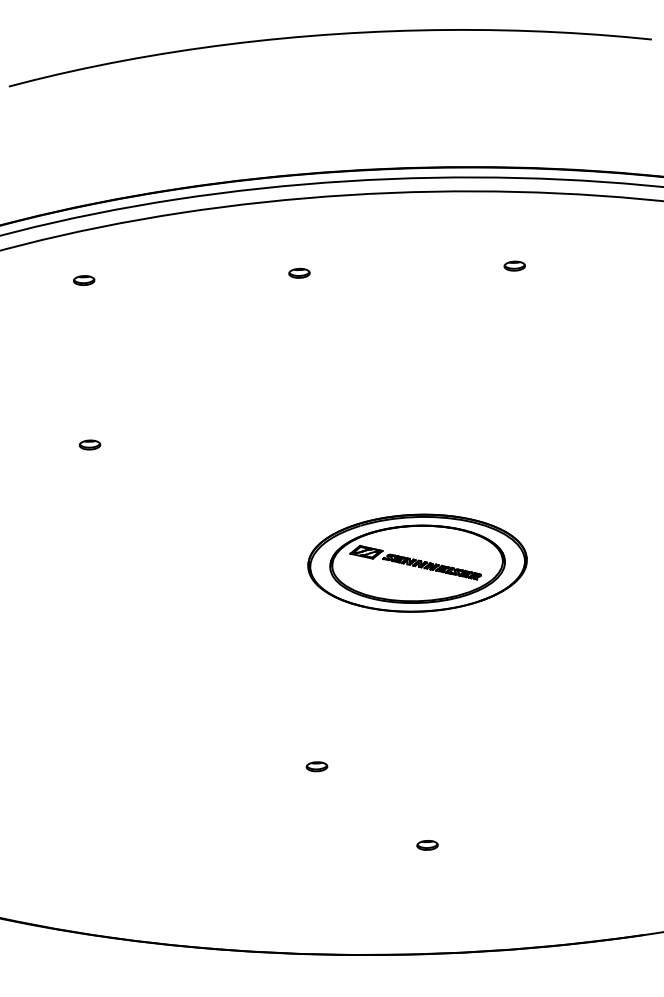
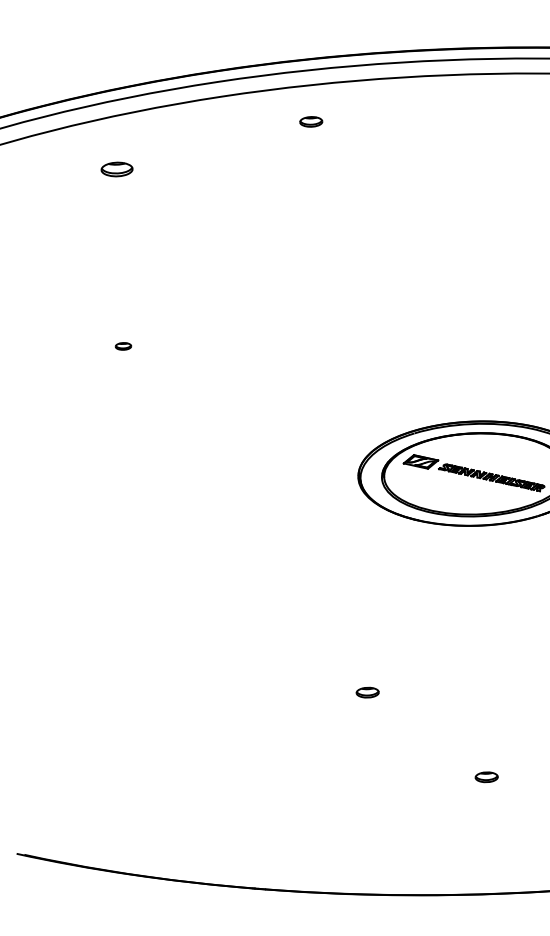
part: (299, 272) -> (311, 120), moved
part: (84, 280) -> (117, 169), size x1.4
part: (89, 444) -> (122, 345), size x0.7

